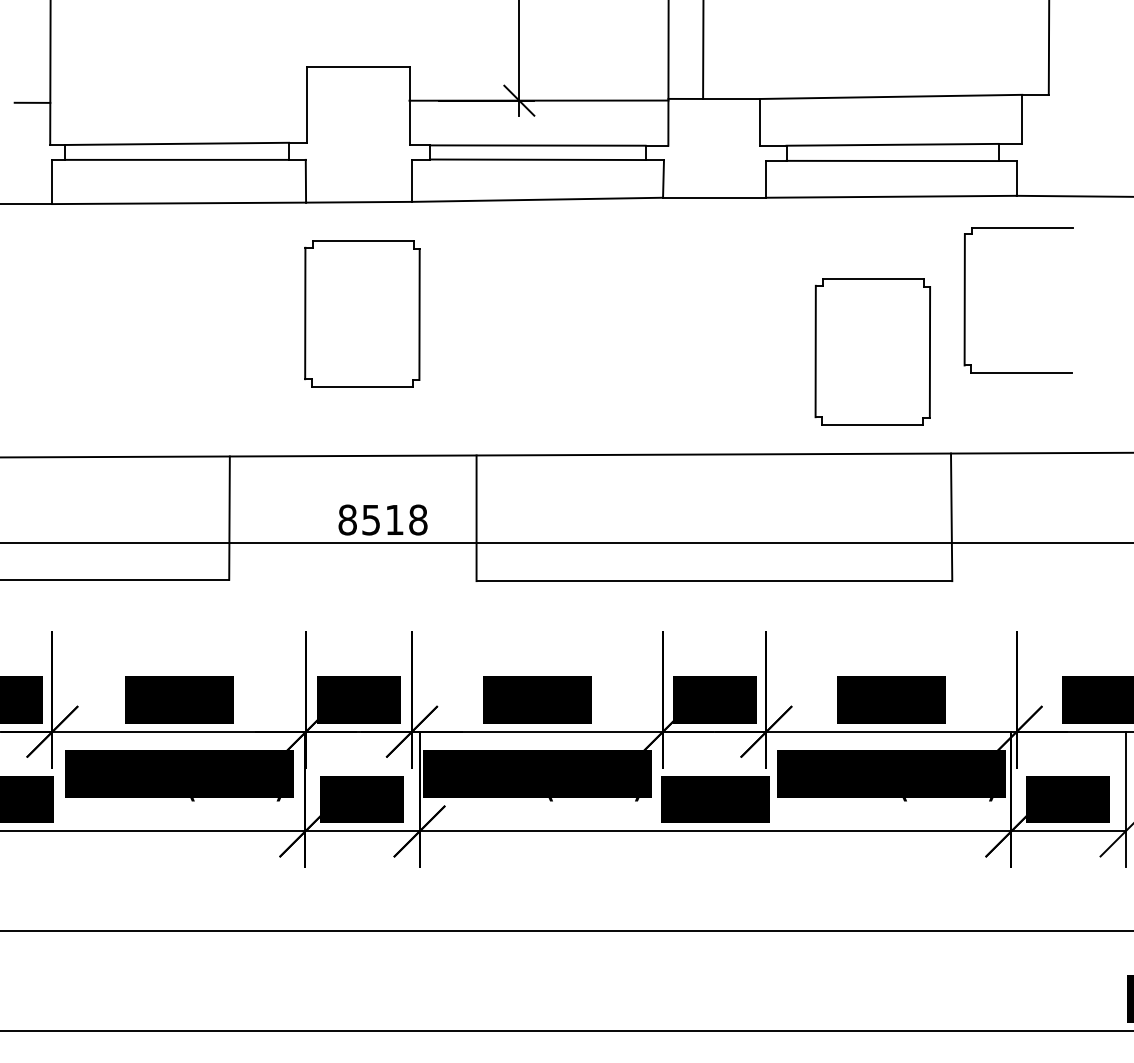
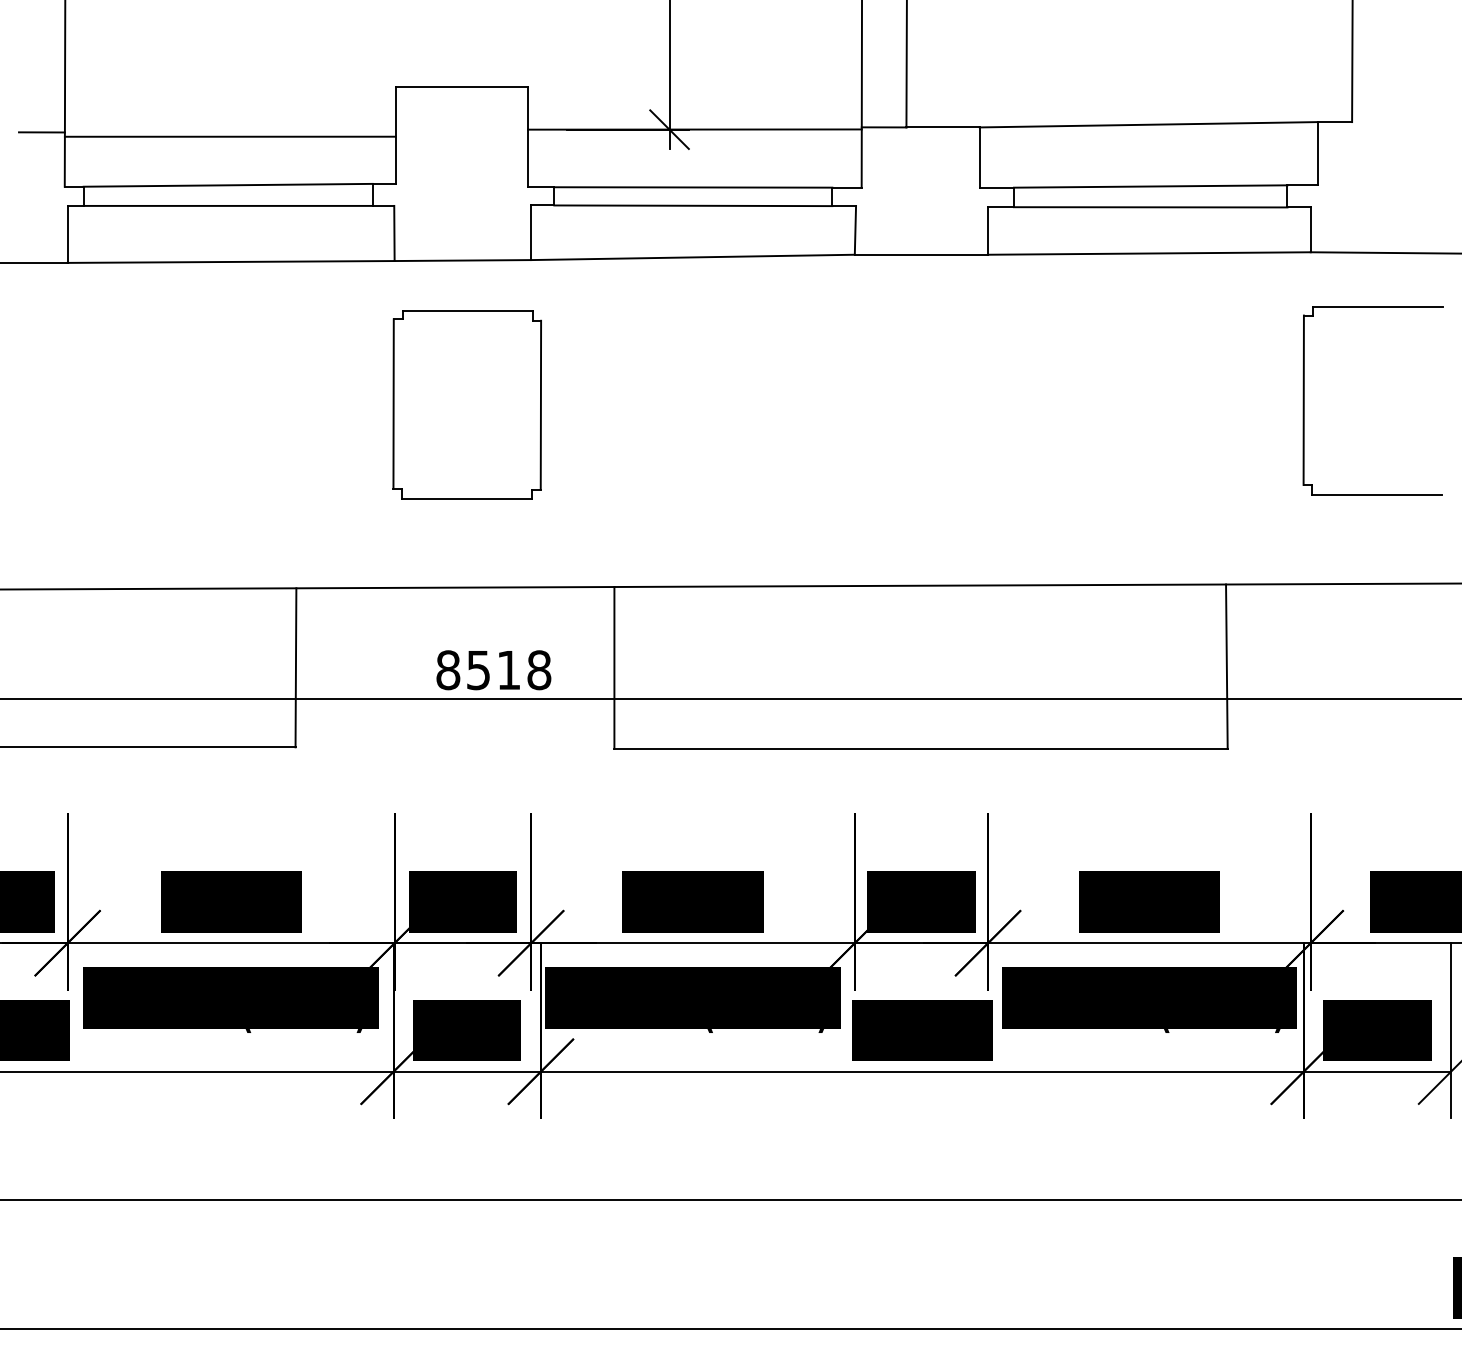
line: (177, 106) -> (229, 136), added
part: (965, 299) -> (1304, 400), moved
part: (872, 351) -> (1124, 453), removed

